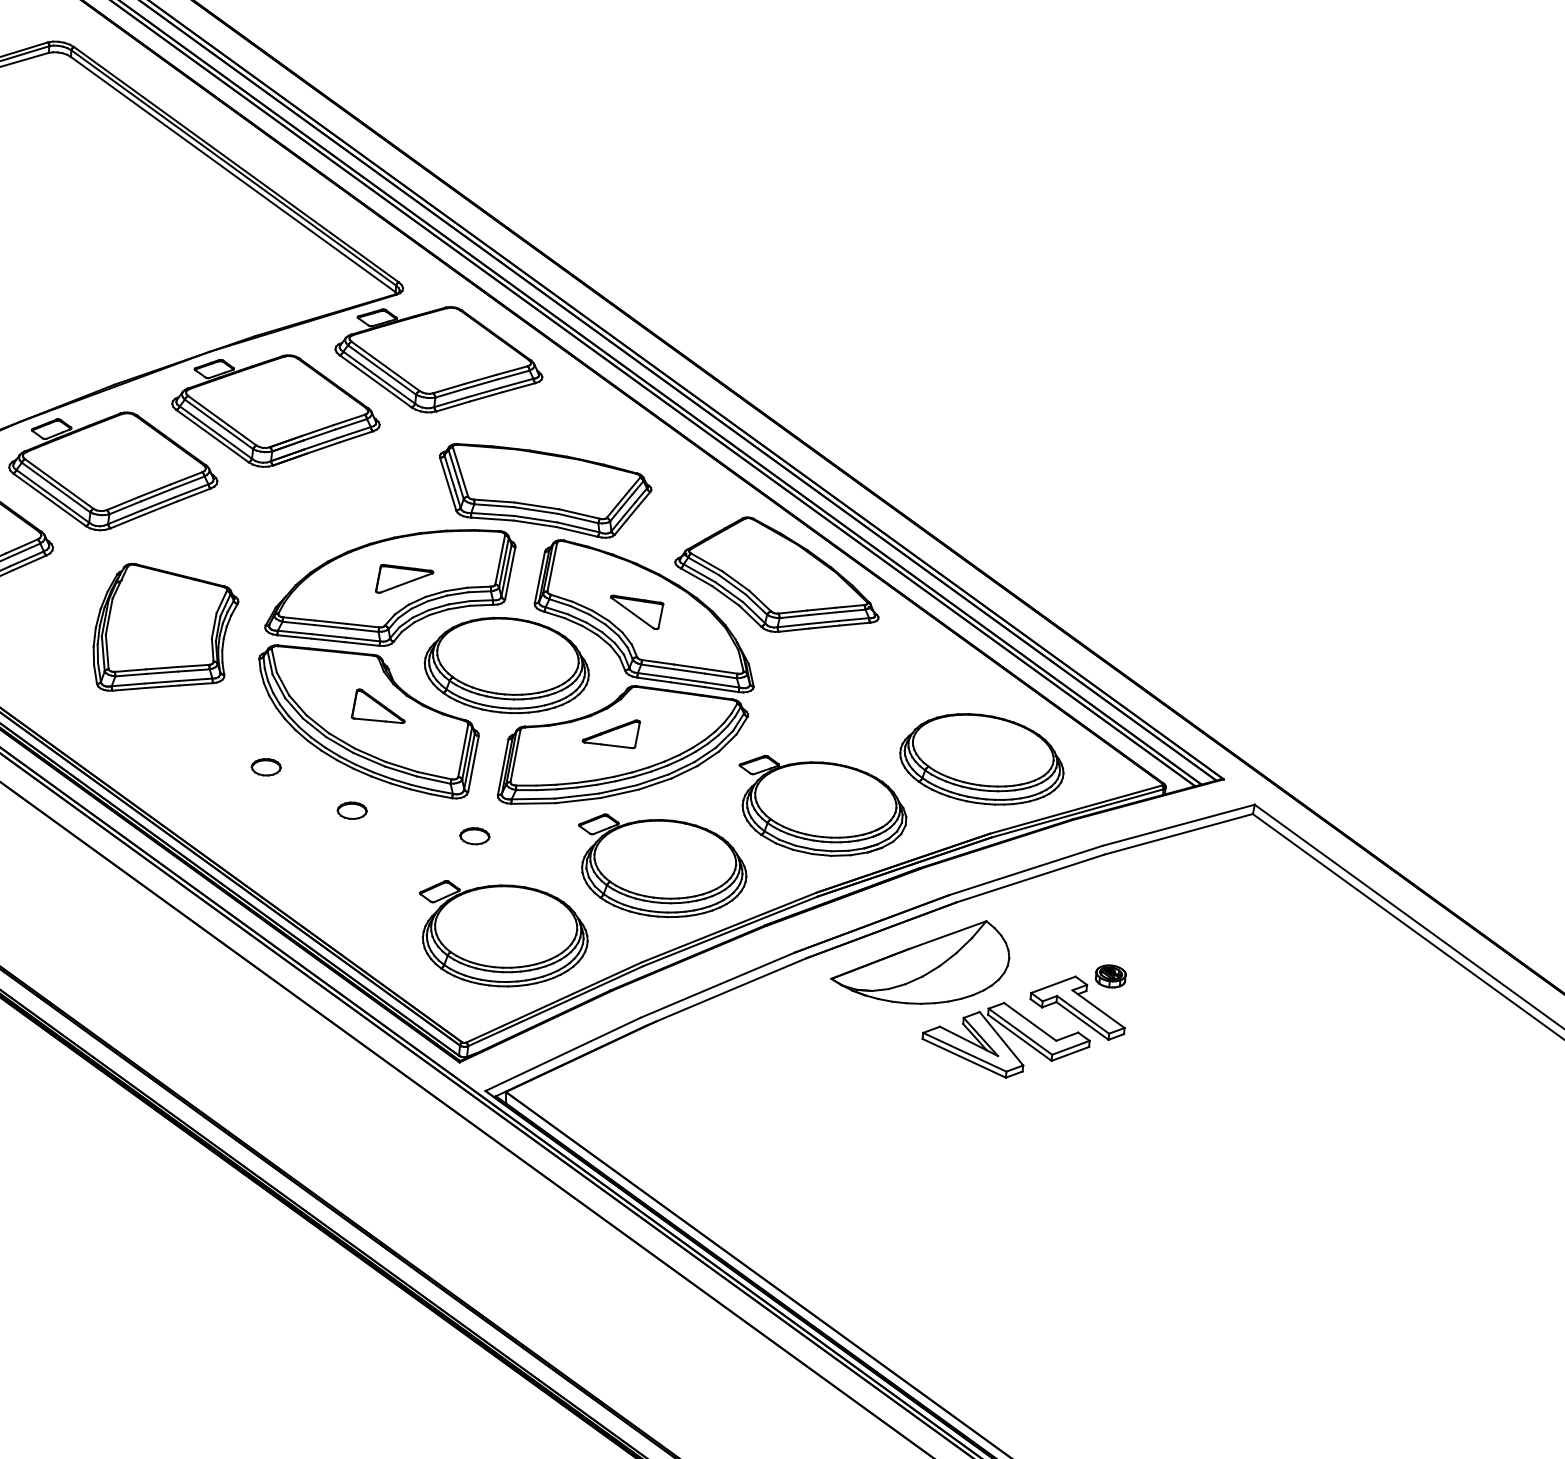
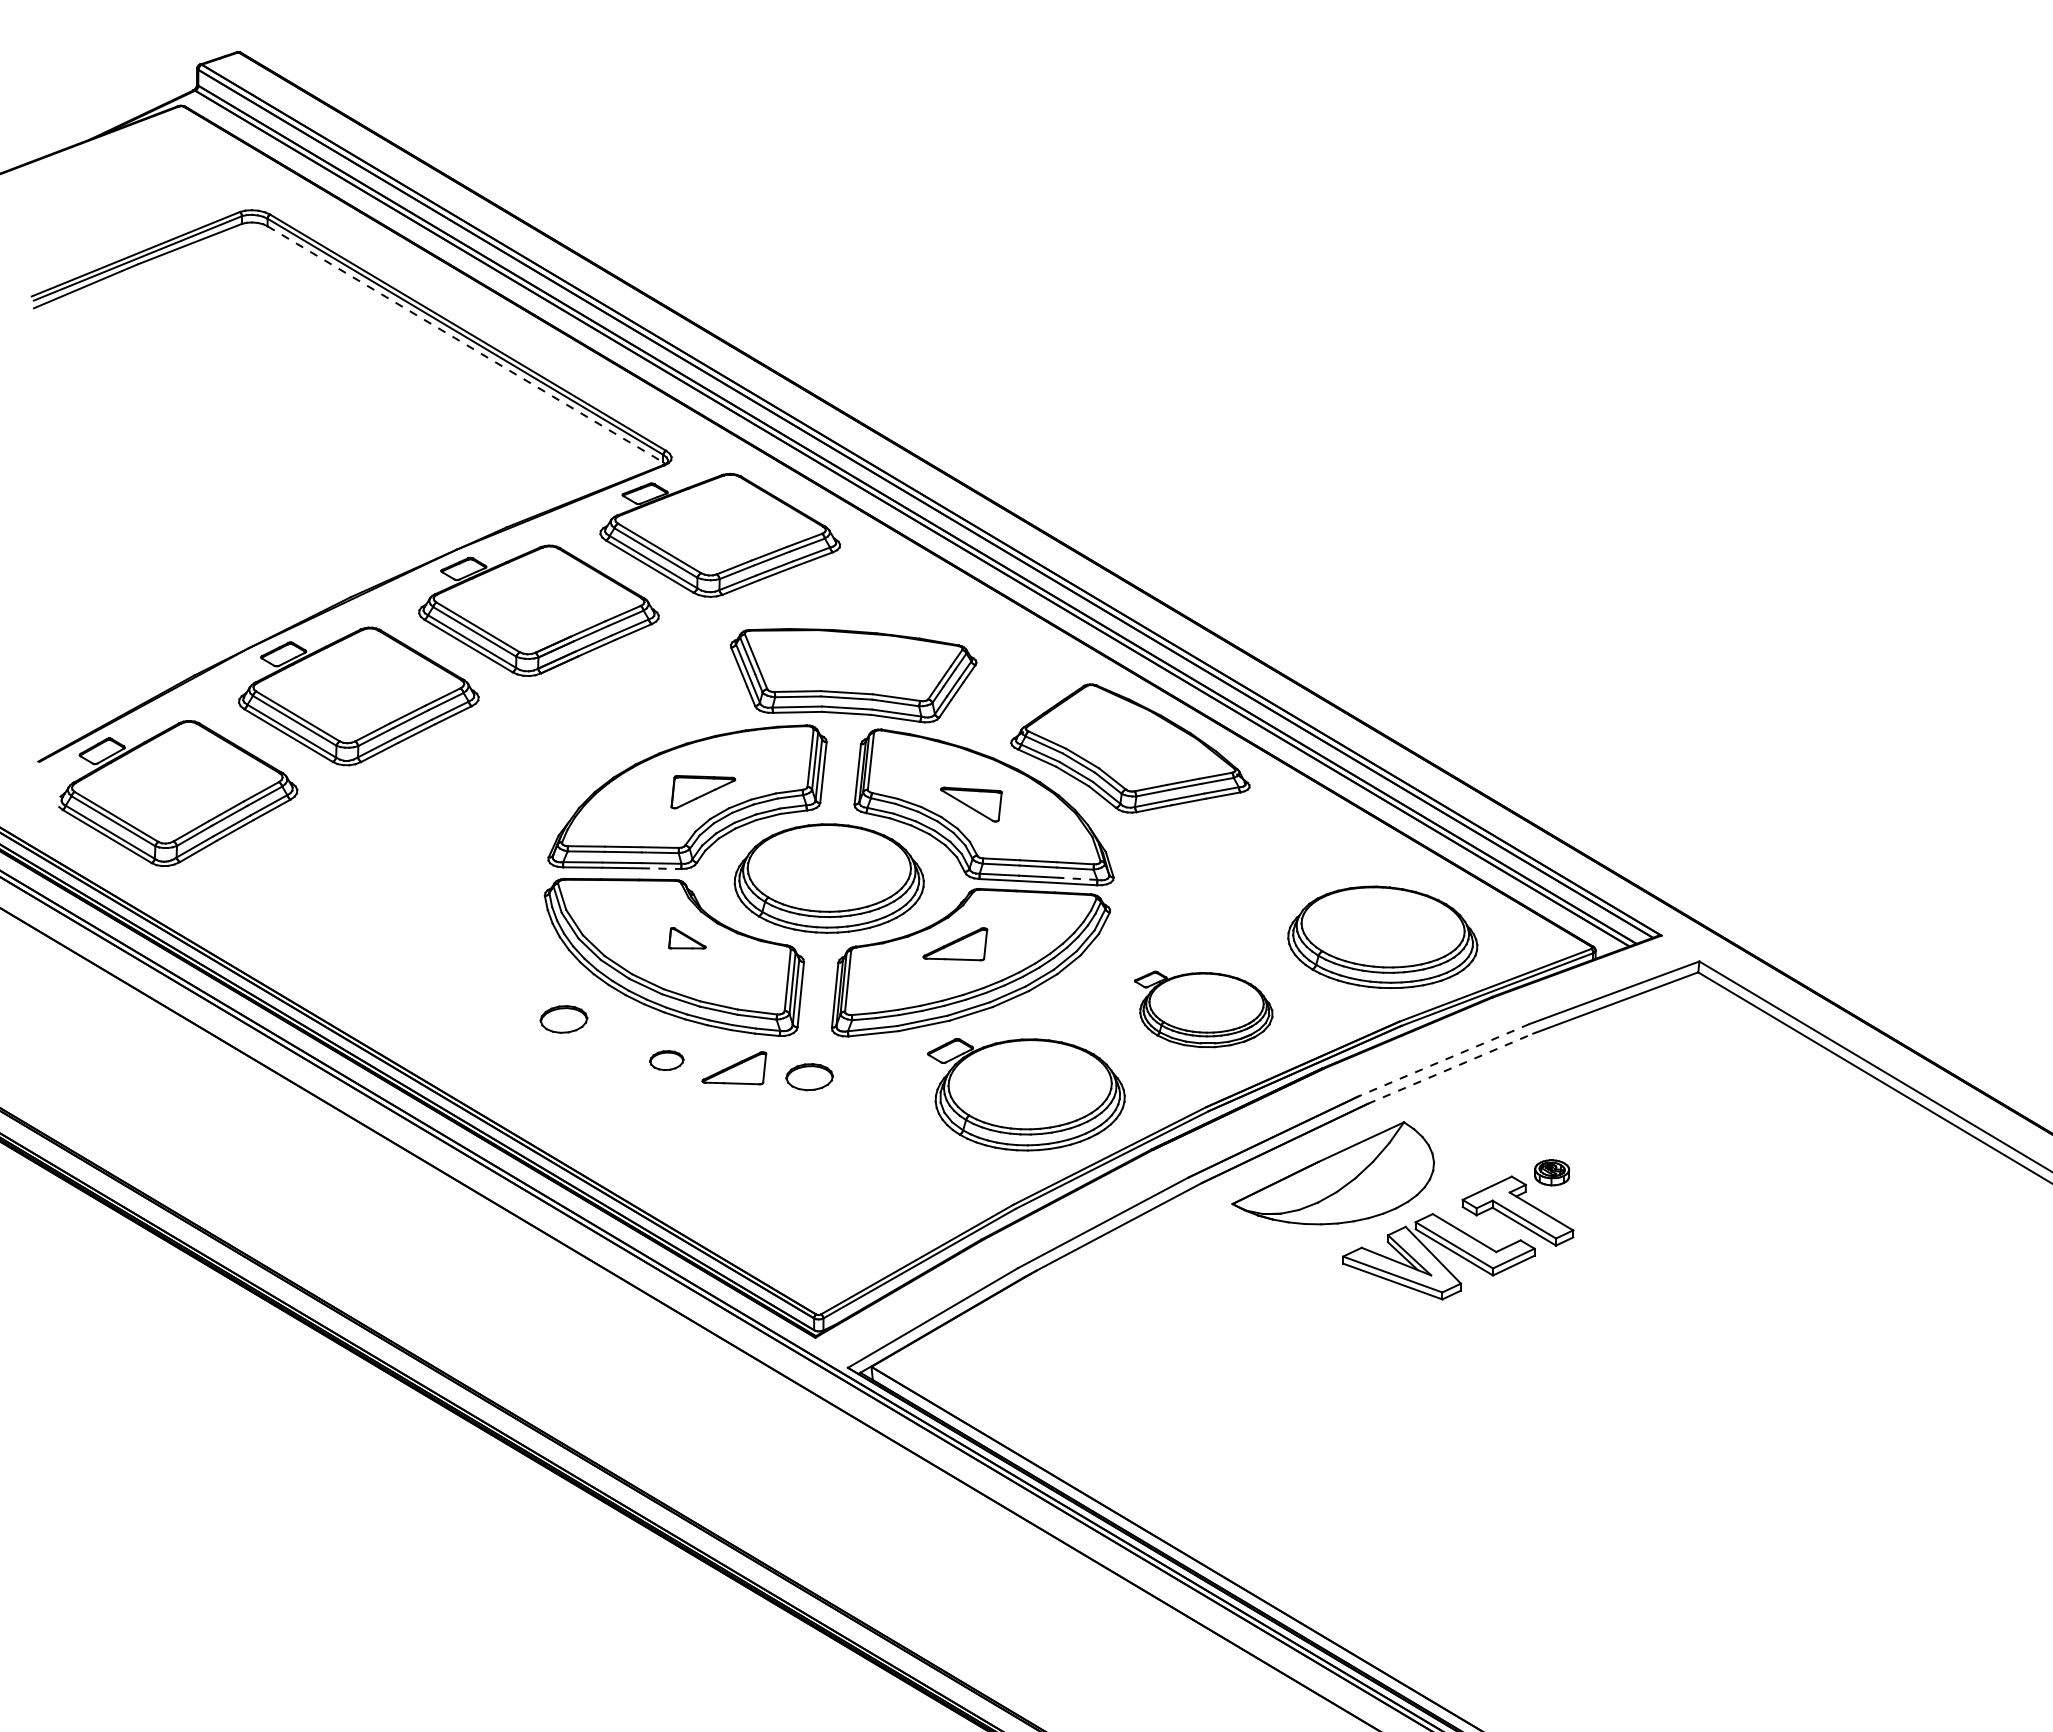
line: (233, 174) -> (465, 344), solid -> dashed
part: (165, 630) -> (434, 873), removed
line: (362, 643) -> (661, 868), solid -> dashed
line: (722, 684) -> (1077, 878), solid -> dashed
part: (379, 706) -> (687, 938), size x0.6
part: (265, 767) -> (563, 1019), size x1.4
part: (821, 807) -> (1203, 1009), size x0.7
part: (410, 822) -> (734, 1068), added
part: (474, 836) -> (809, 1077), size x1.4
line: (1026, 870) -> (1444, 1060), solid -> dashed
line: (1030, 878) -> (1450, 1068), solid -> dashed
part: (501, 935) -> (850, 1188), removed

